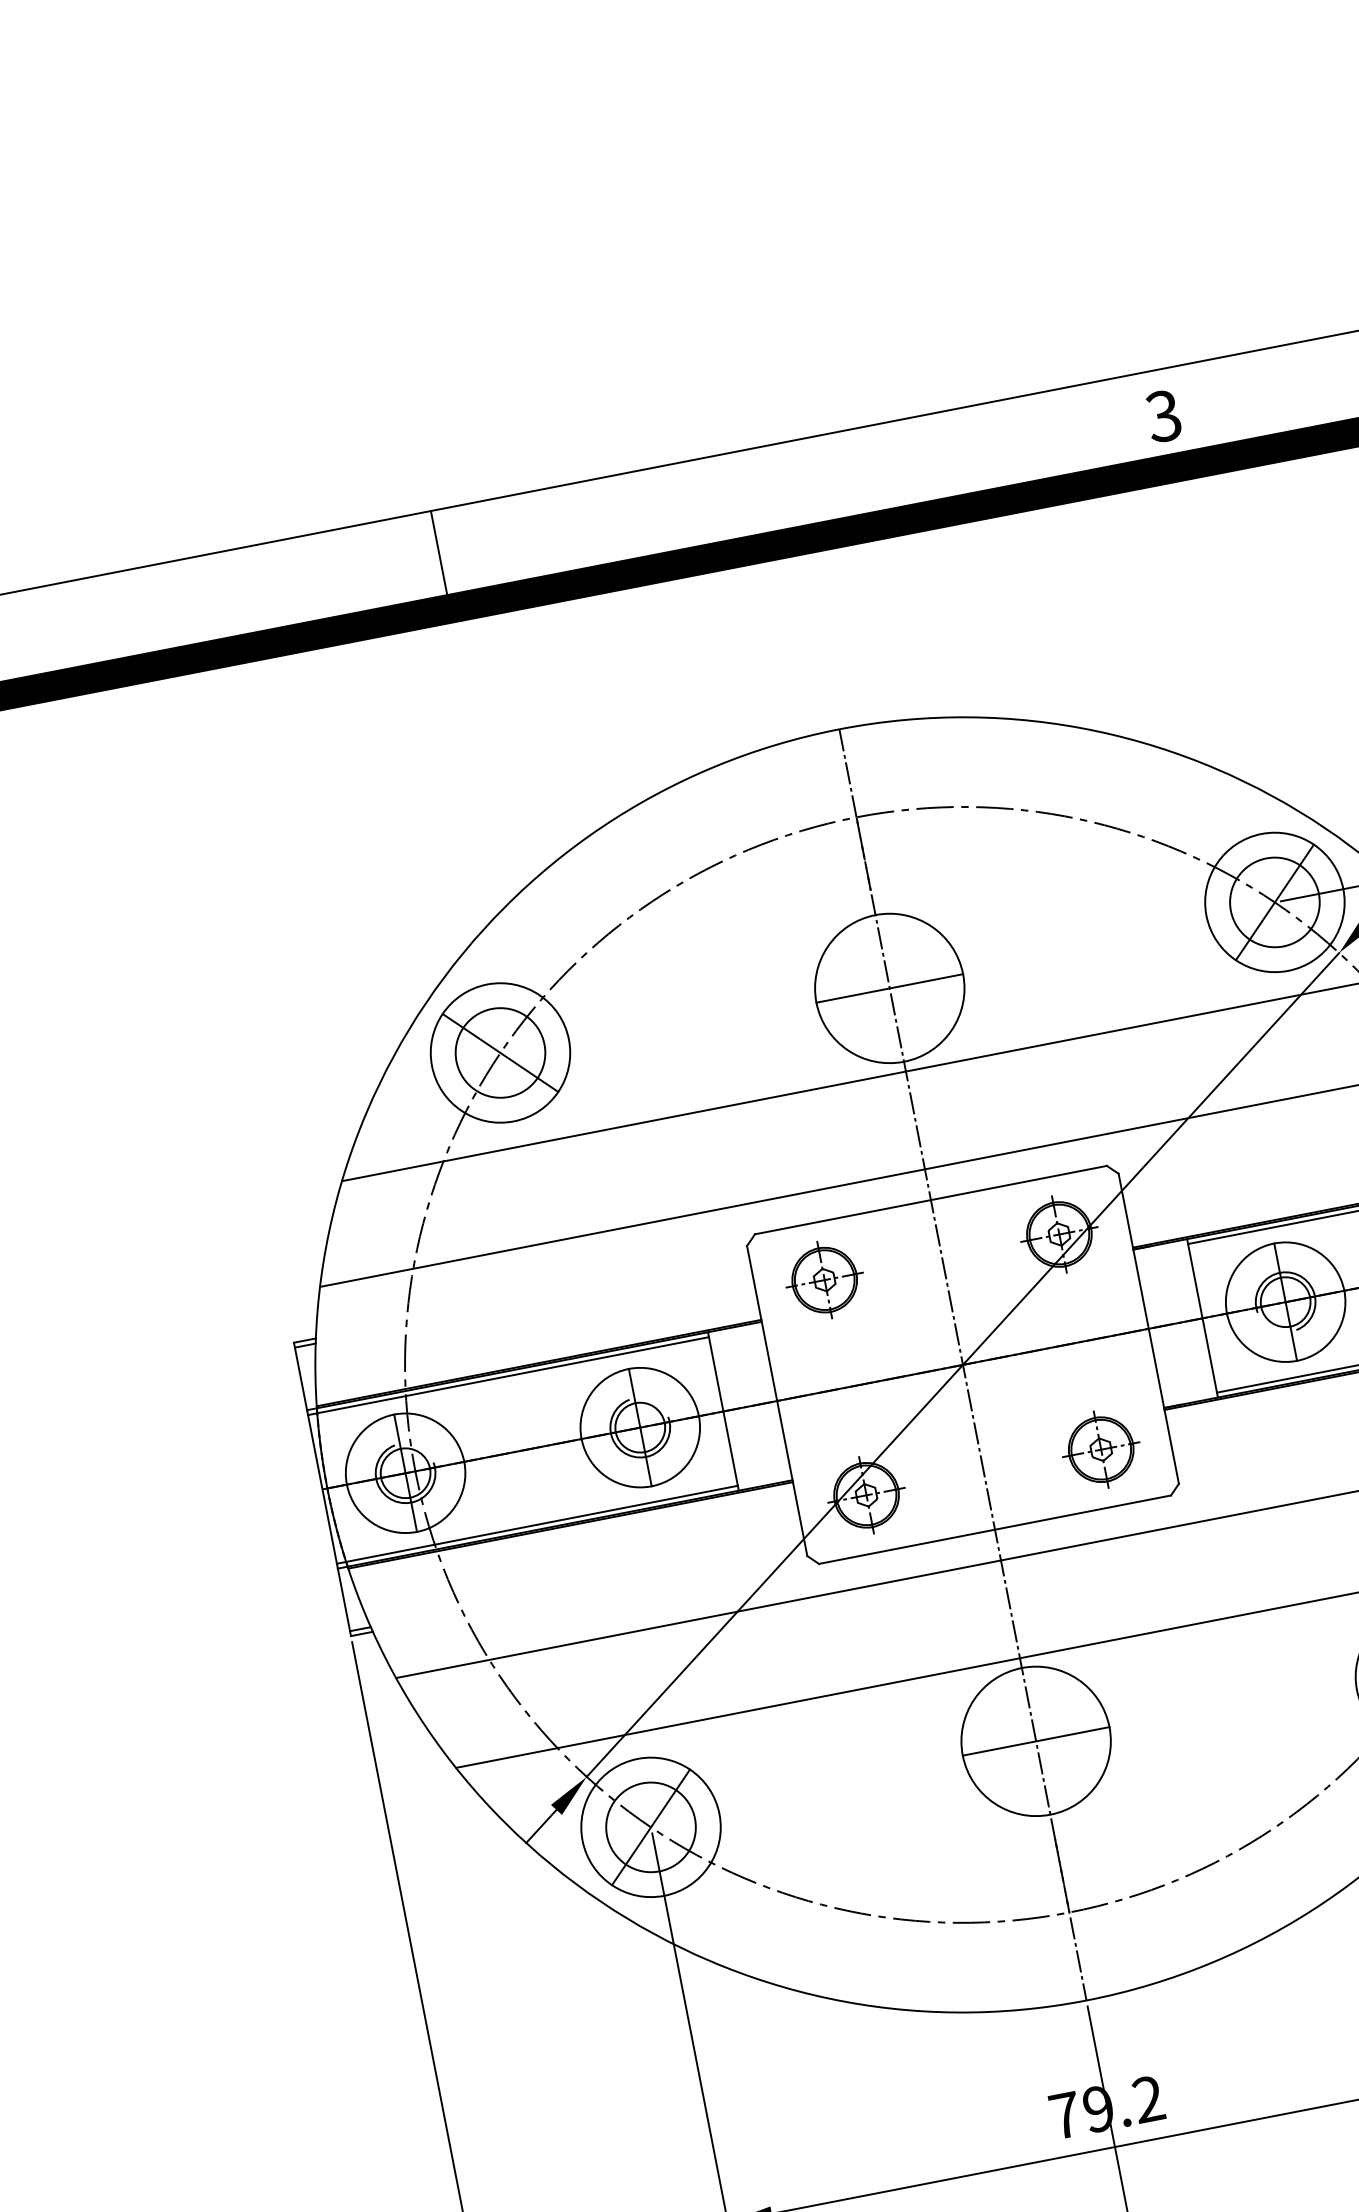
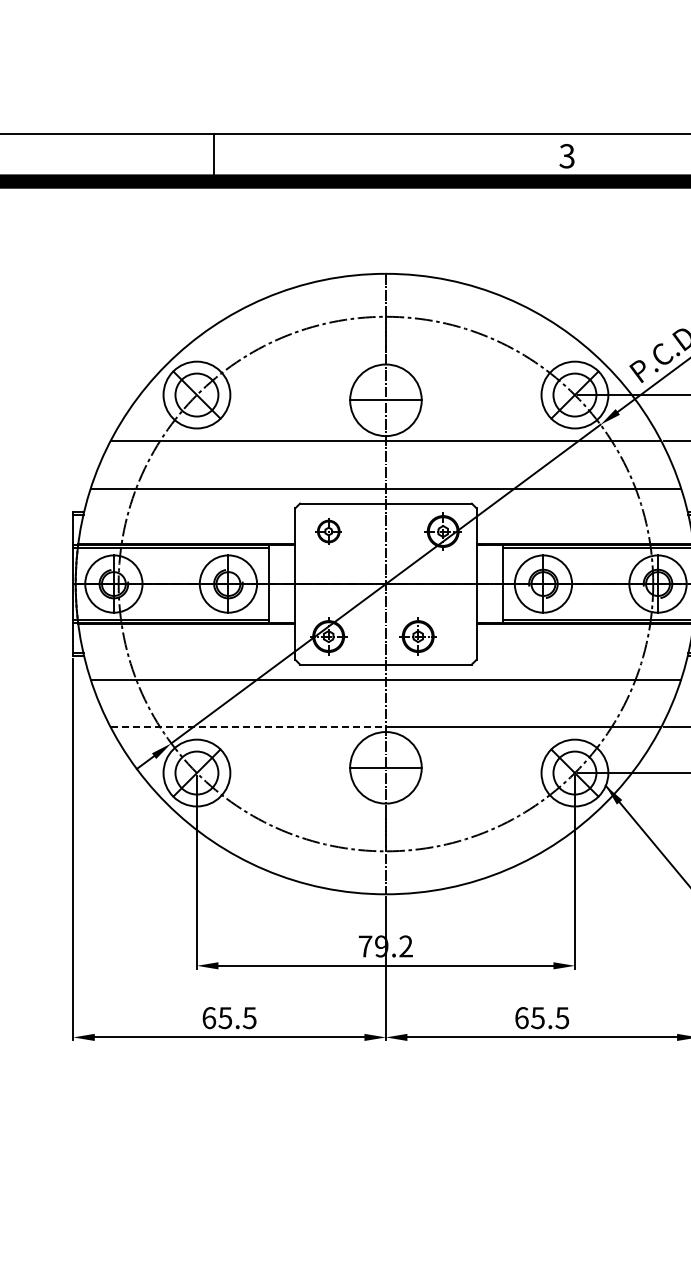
part: (824, 1280) -> (328, 531), size x0.7
part: (1099, 1449) -> (417, 636), moved
line: (738, 1713) -> (248, 727), solid -> dashed

